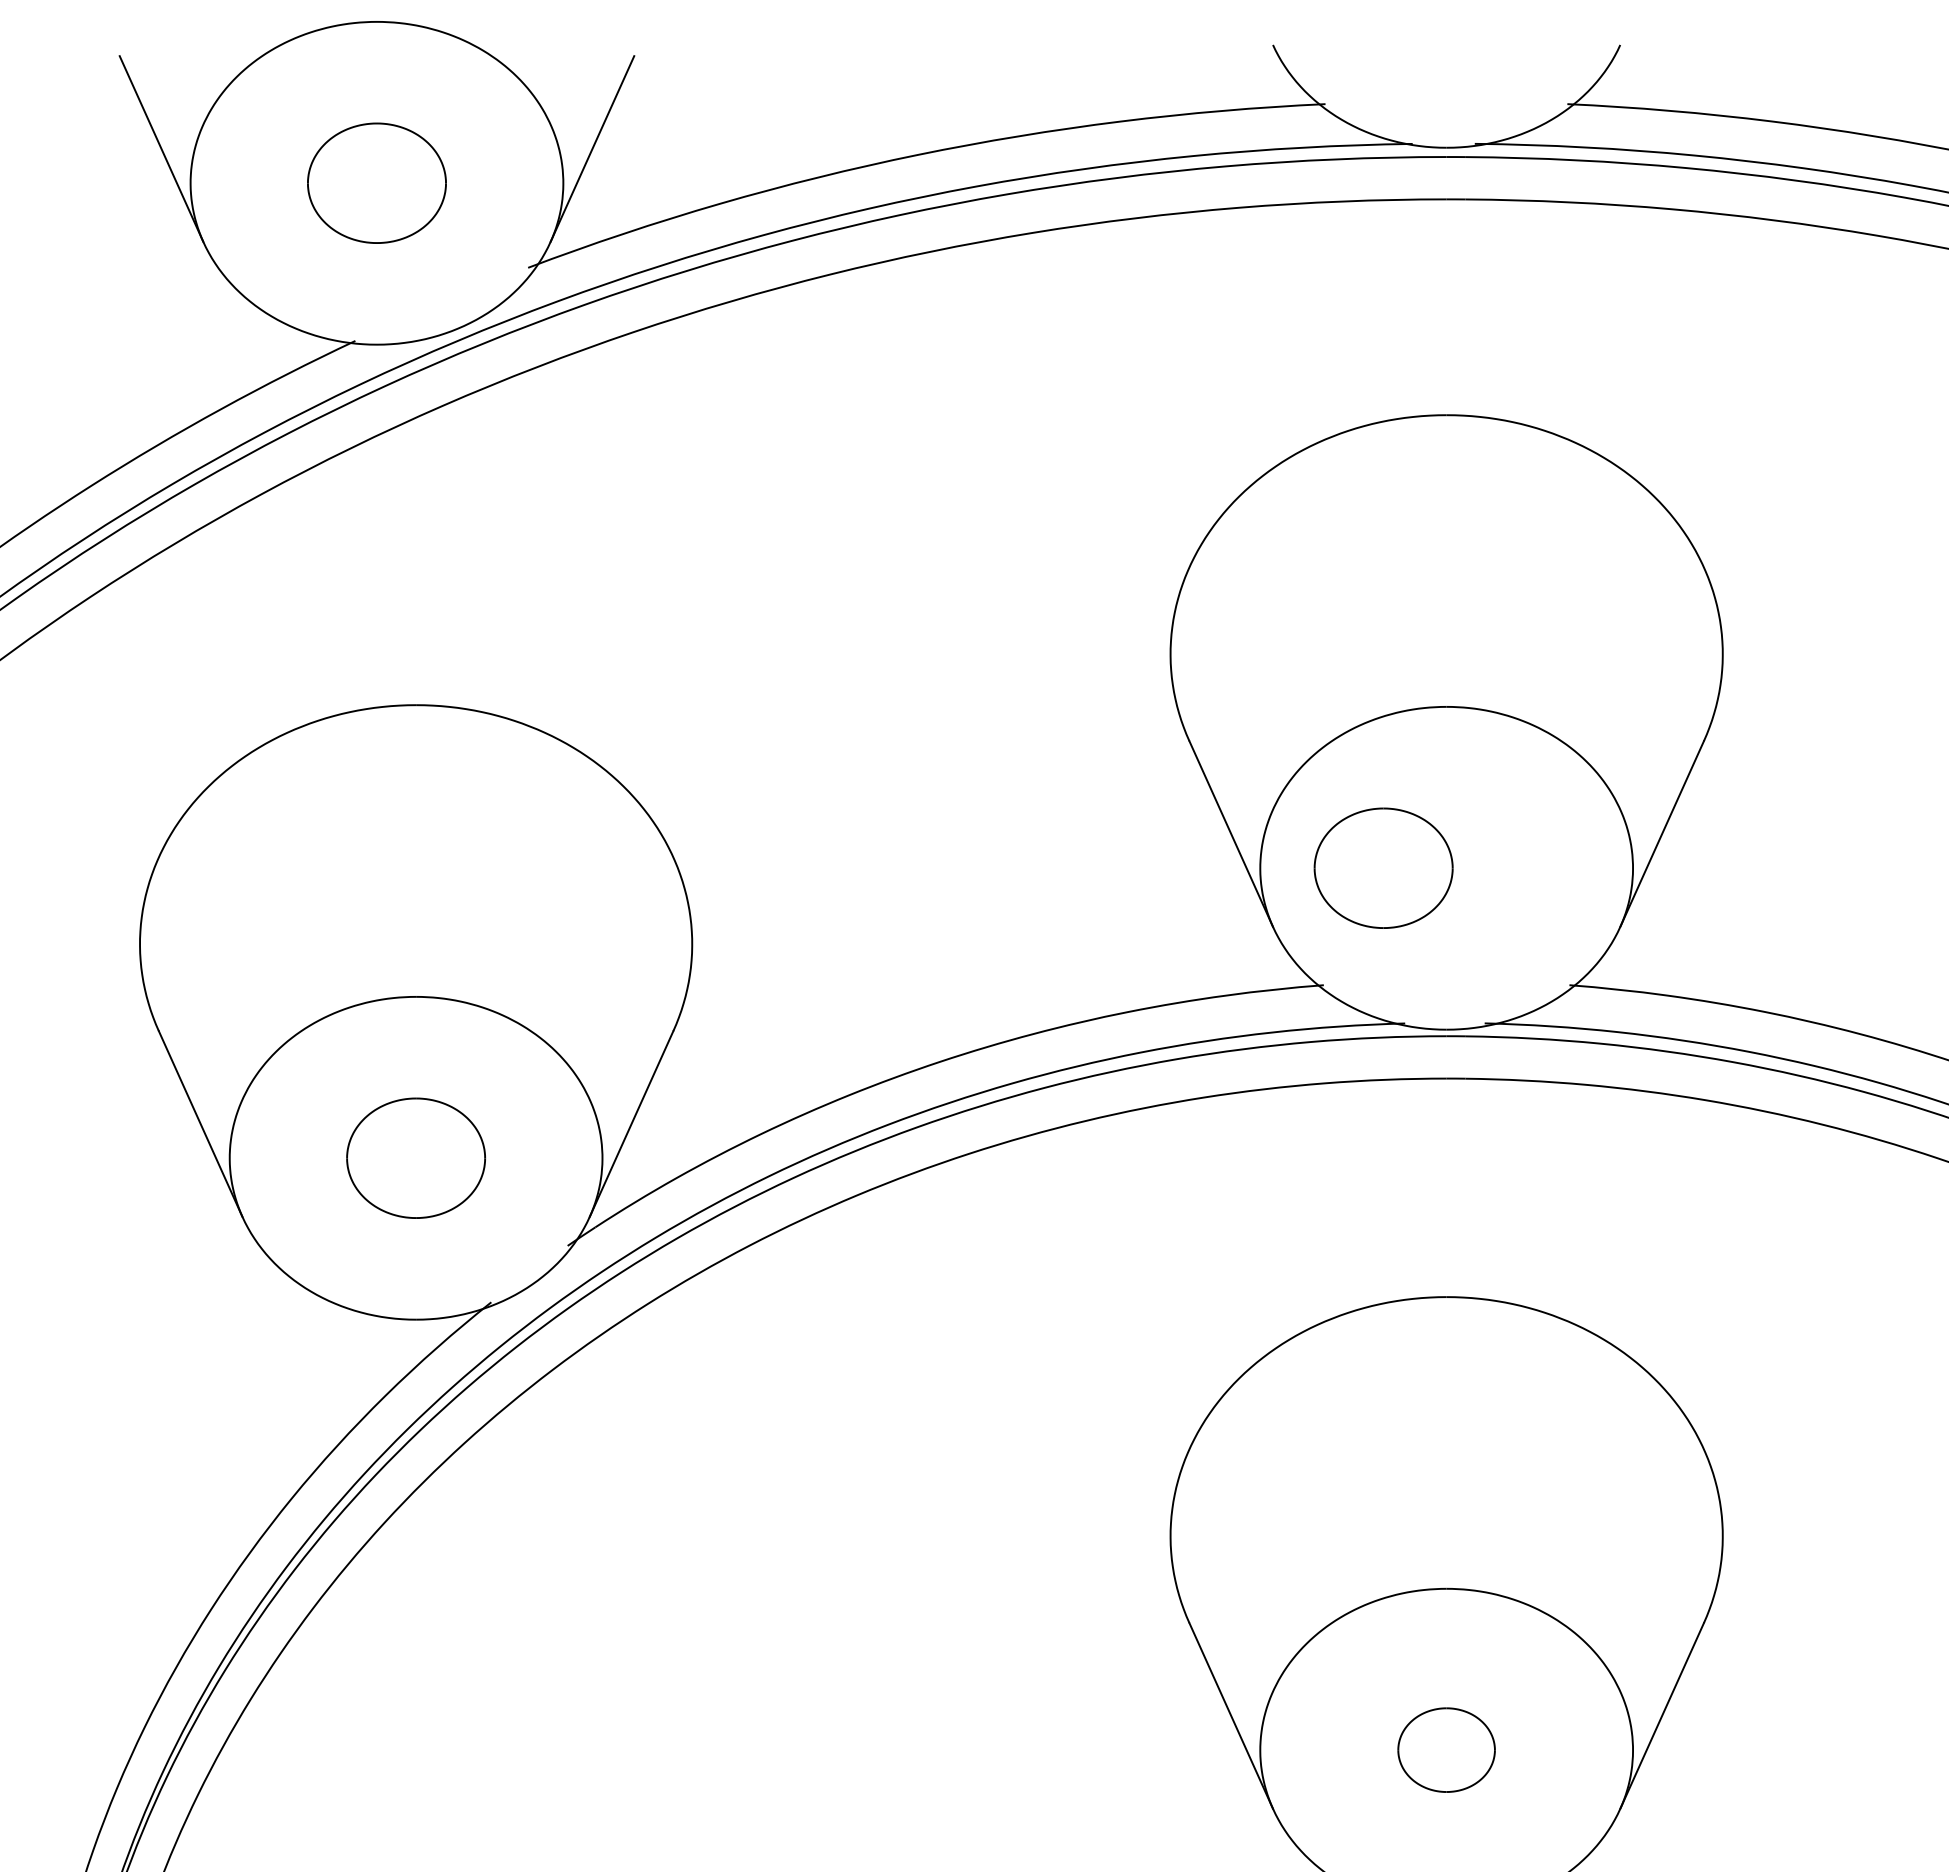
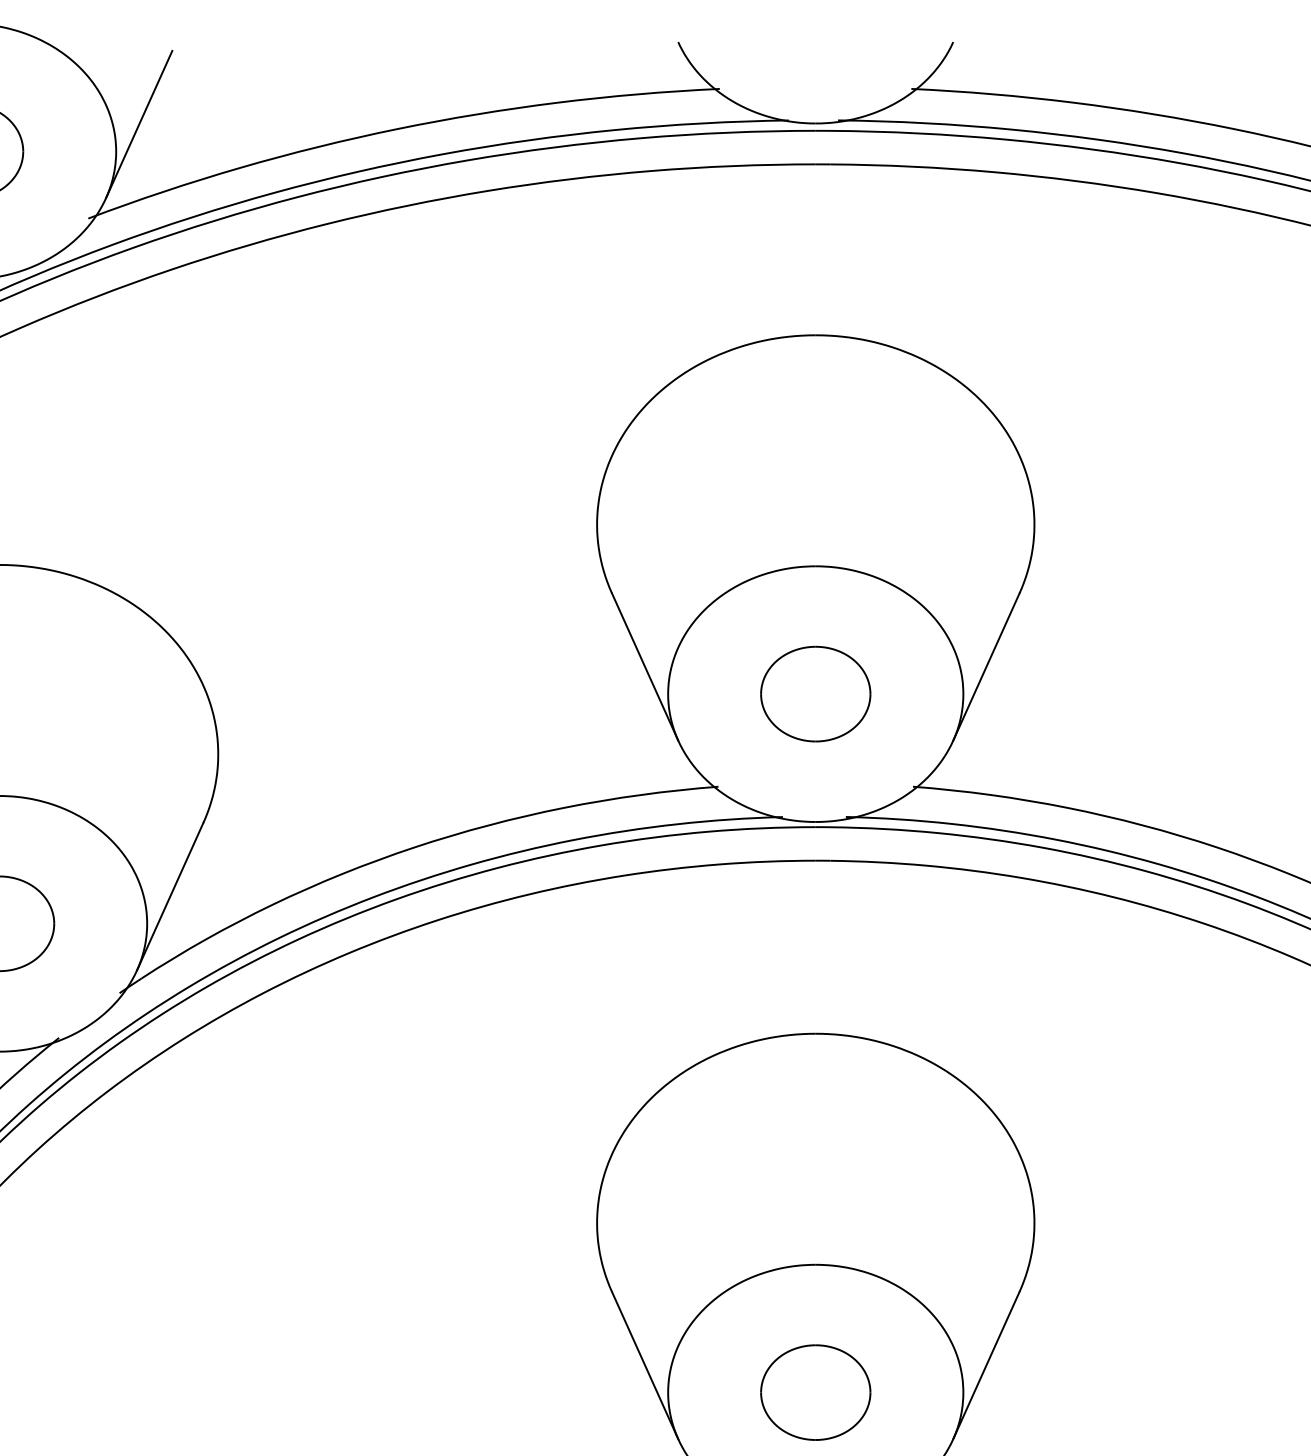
part: (1383, 867) -> (815, 693), moved
part: (1446, 1749) -> (815, 1392), size x1.43

